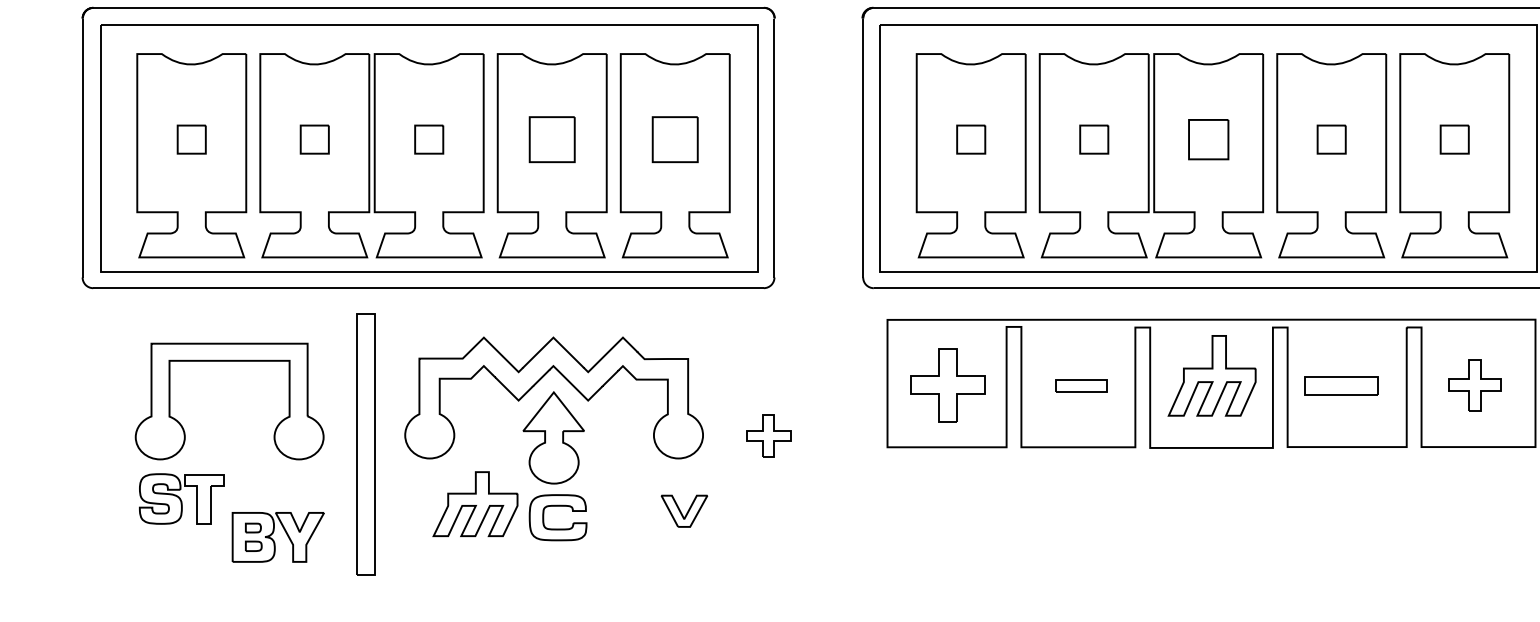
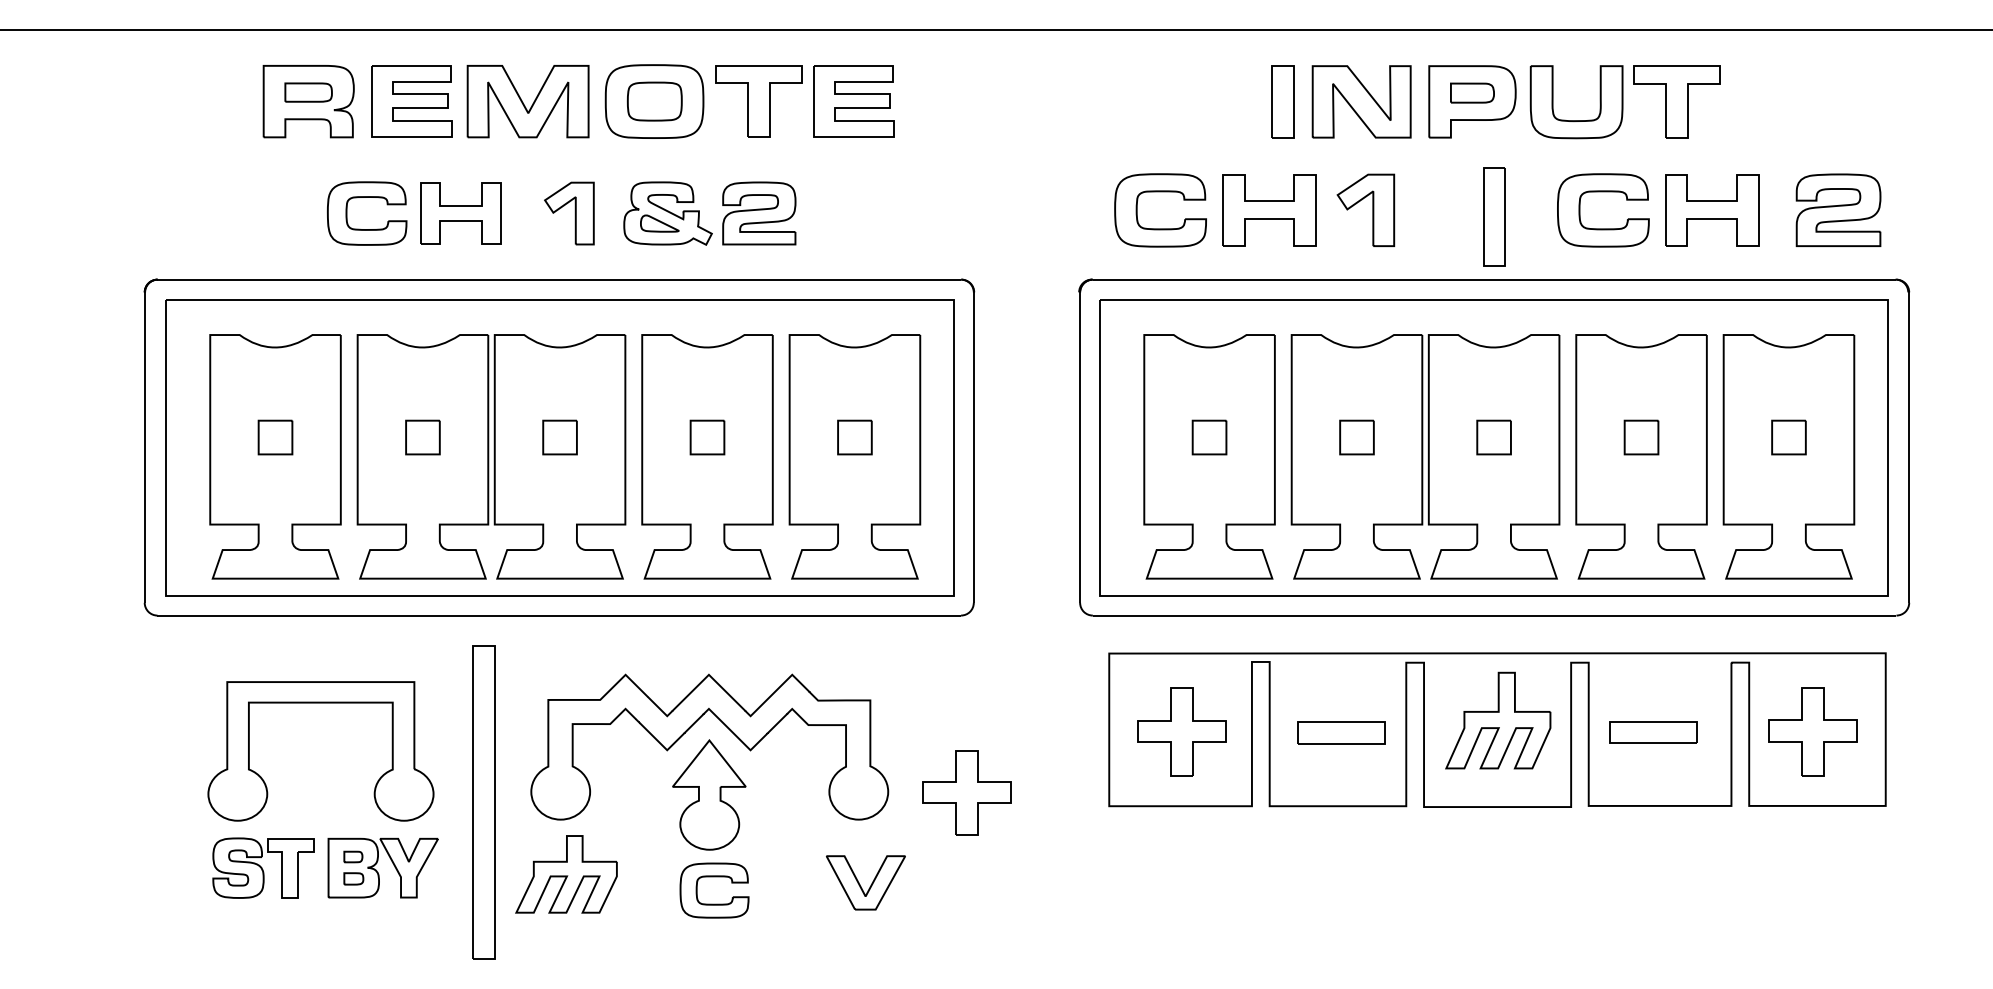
part: (552, 139) -> (707, 437), size x0.62
part: (674, 139) -> (854, 437), size x0.62
part: (1208, 139) -> (1493, 437), size x0.71
part: (1474, 384) -> (1812, 731), size x1.43
part: (1081, 385) -> (1341, 732), size x1.43
part: (768, 435) -> (966, 792), size x1.67
part: (475, 504) -> (566, 874), moved
part: (684, 510) -> (865, 882), size x1.43
part: (277, 536) -> (382, 867), moved

